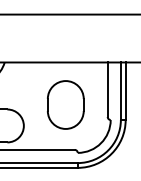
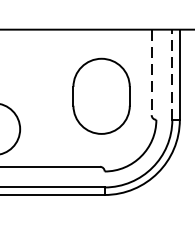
line: (107, 90) -> (151, 73), solid -> dashed
line: (120, 91) -> (171, 75), solid -> dashed
part: (65, 104) -> (101, 95), moved

